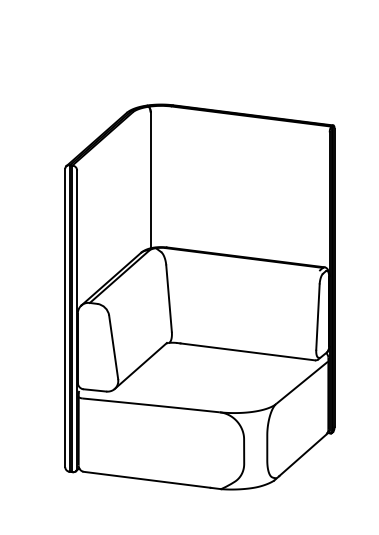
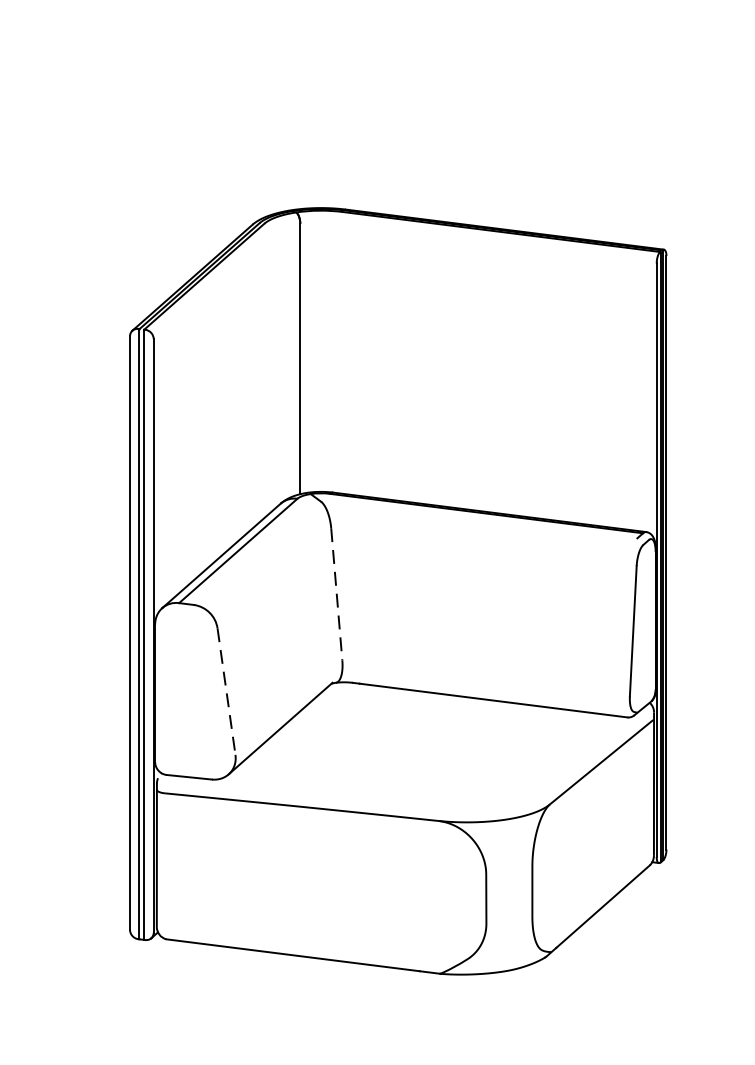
line: (169, 299) -> (337, 596), solid -> dashed
line: (113, 347) -> (226, 691), solid -> dashed

